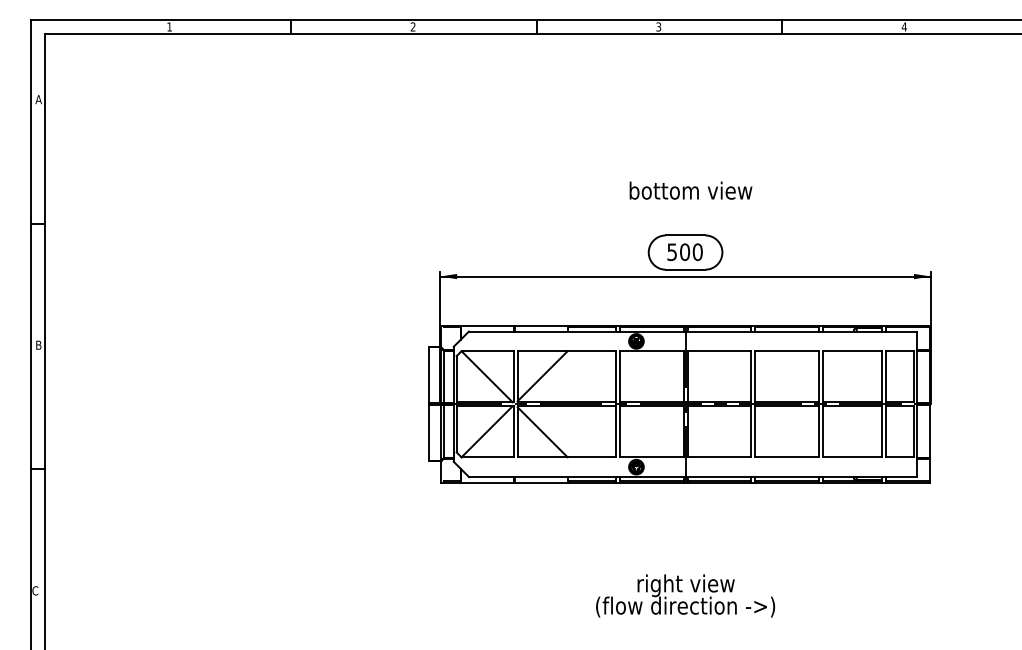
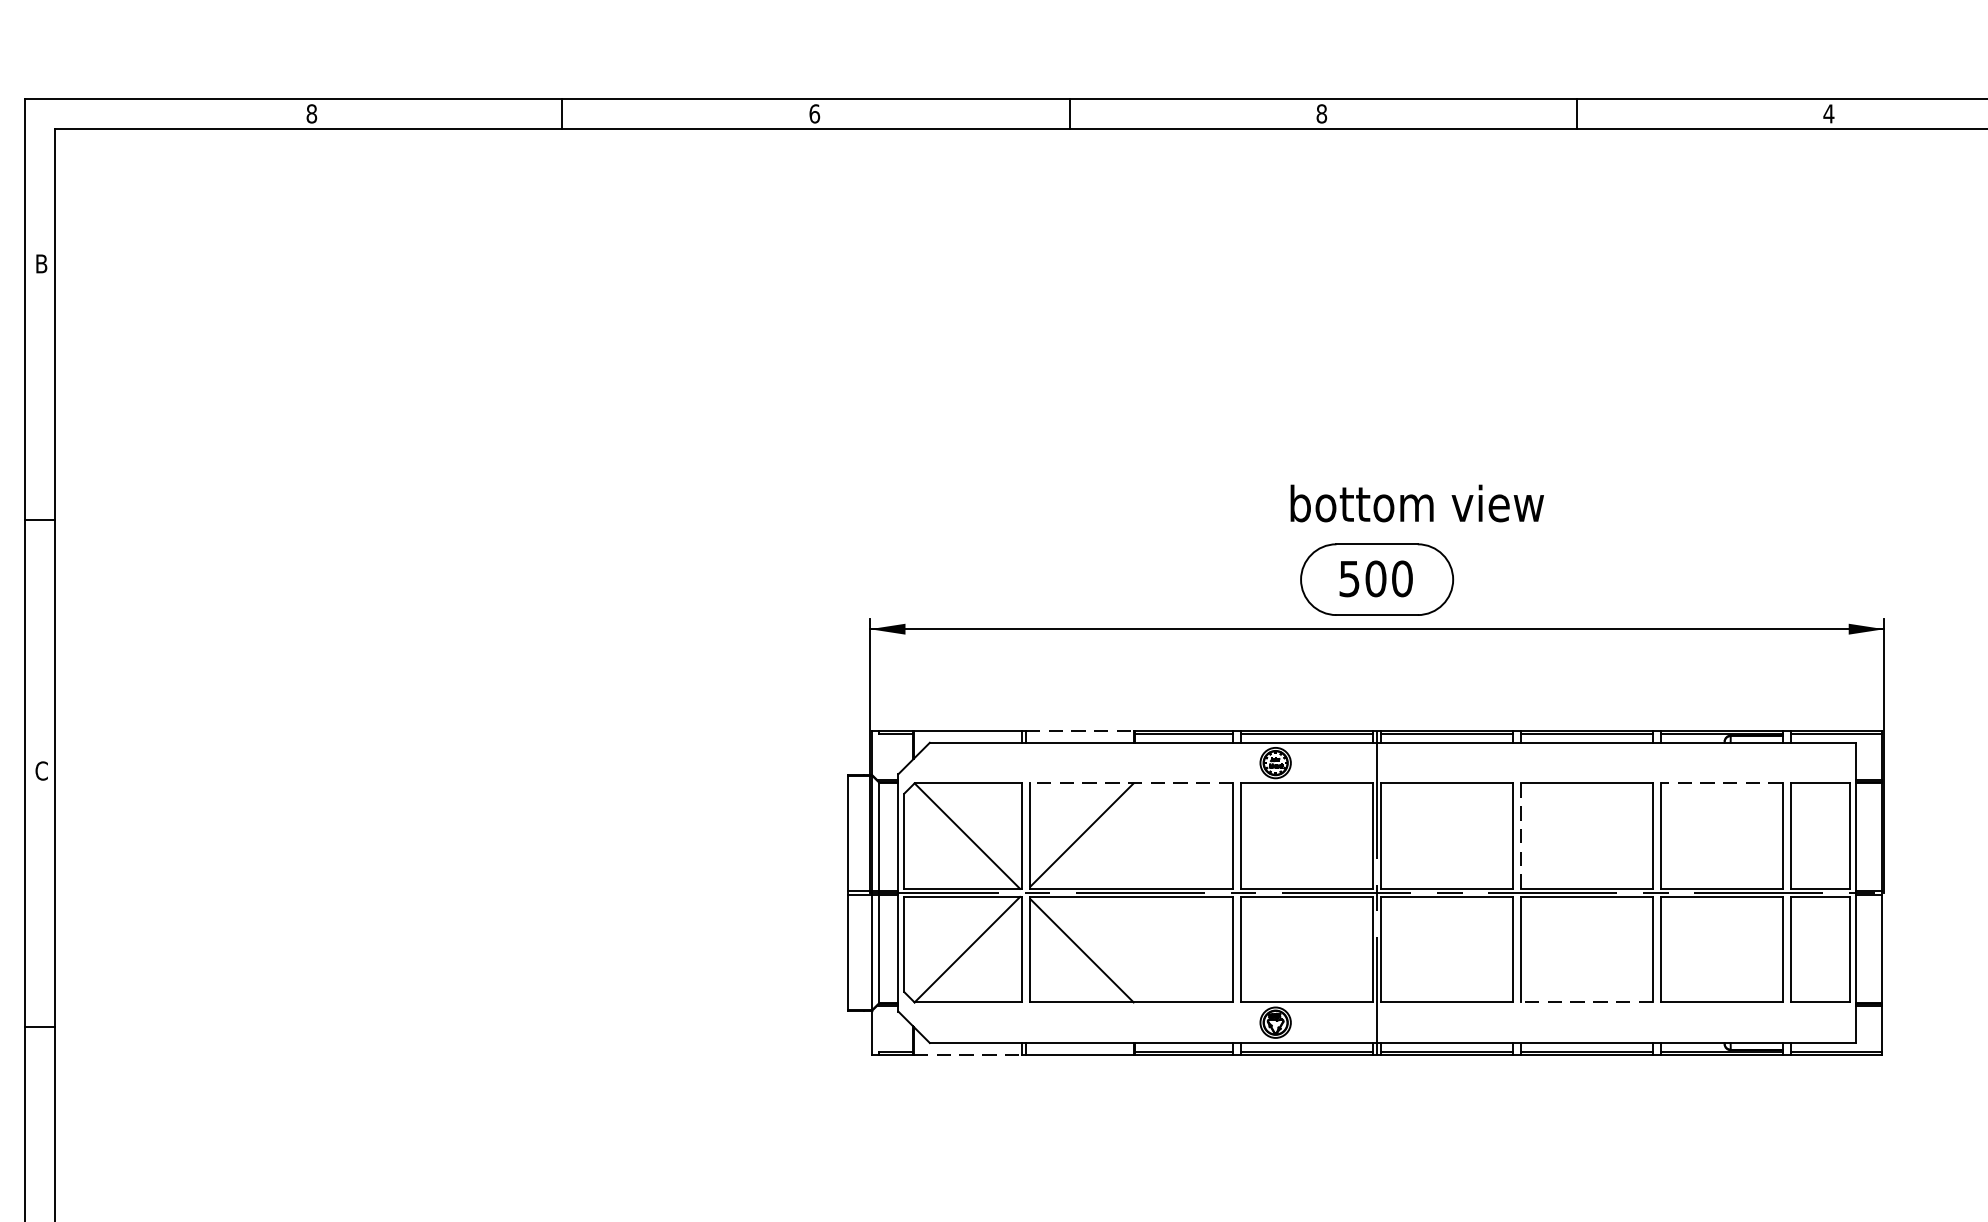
text: (169, 26) -> (311, 112), 1 -> 8
text: (412, 26) -> (813, 112), 2 -> 6
text: (658, 26) -> (1321, 112), 3 -> 8
text: (38, 99) -> (41, 263), A -> B
text: (690, 190) -> (1416, 503), moved
line: (542, 325) -> (1081, 730), solid -> dashed
text: (38, 344) -> (41, 769), B -> C
line: (566, 351) -> (1131, 783), solid -> dashed
line: (852, 351) -> (1721, 783), solid -> dashed
line: (755, 376) -> (1521, 835), solid -> dashed
line: (787, 457) -> (1587, 1002), solid -> dashed
line: (488, 482) -> (970, 1054), solid -> dashed

